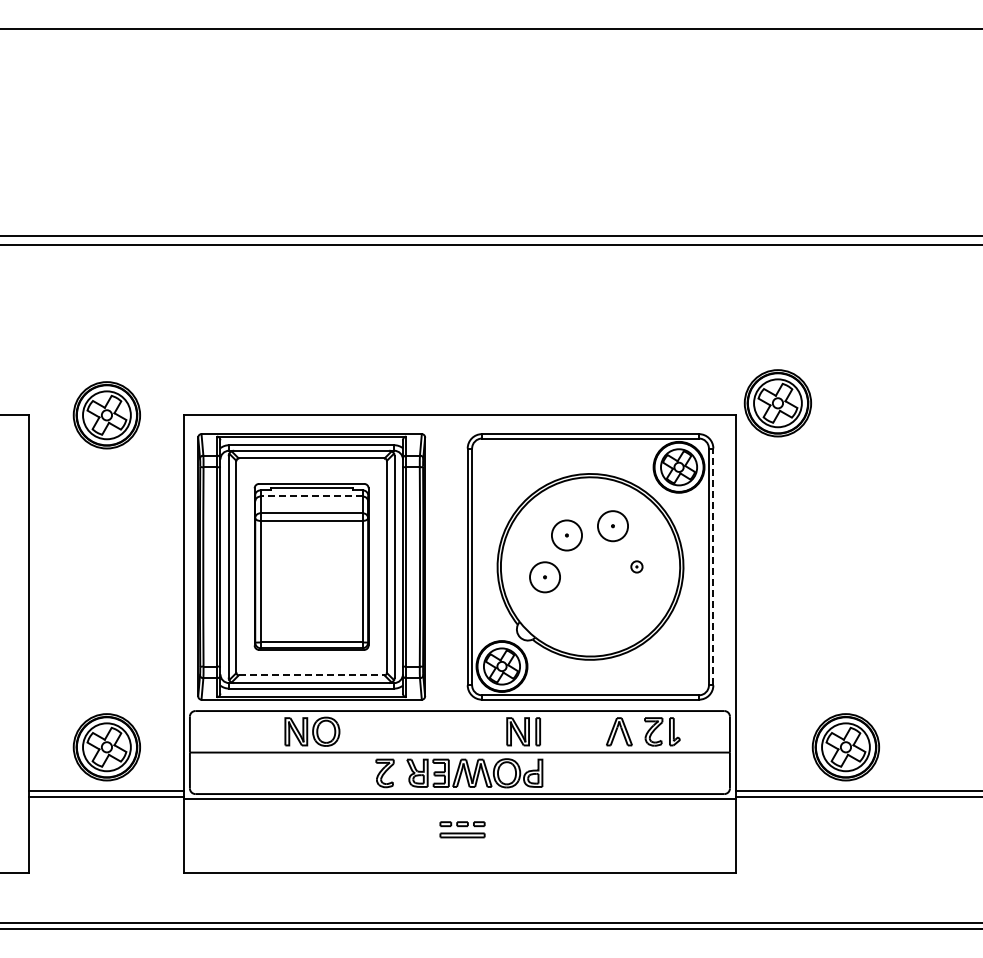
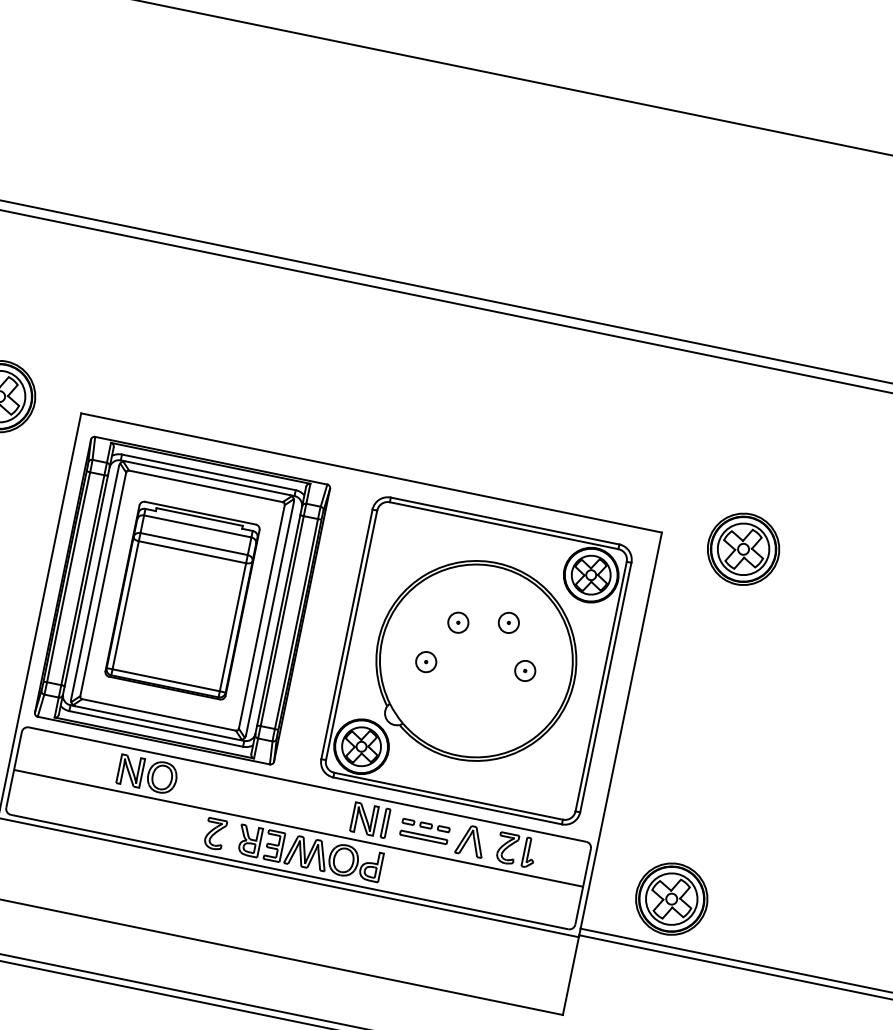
part: (777, 403) -> (743, 549), moved
line: (311, 496) -> (197, 526), dashed -> solid
circle: (612, 525) -> (508, 622), size x0.62
circle: (566, 535) -> (457, 622), size x0.62
part: (636, 566) -> (524, 670), size x1.67
line: (713, 566) -> (606, 687), dashed -> solid
circle: (544, 576) -> (425, 661), size x0.62
line: (311, 675) -> (158, 715), dashed -> solid
part: (845, 747) -> (671, 899), moved
part: (462, 829) -> (424, 831), moved

